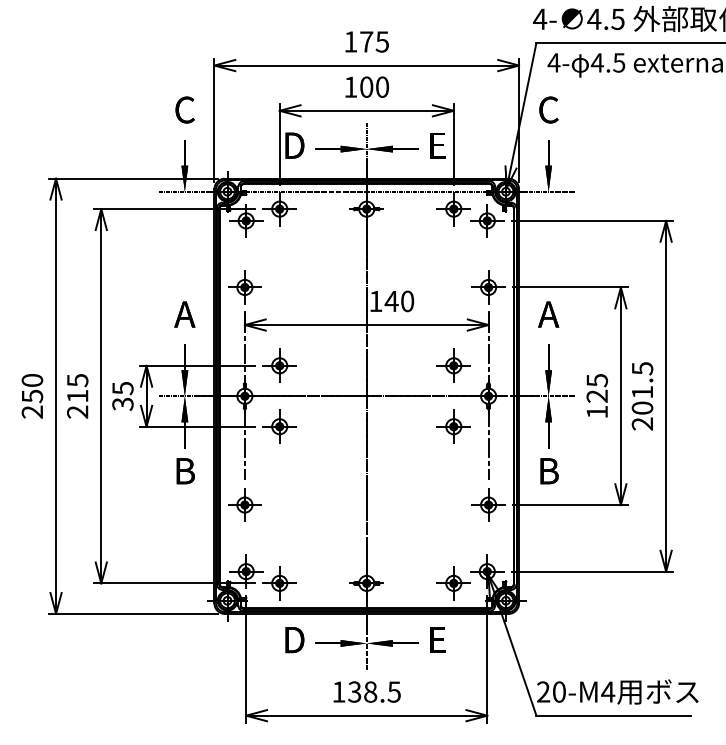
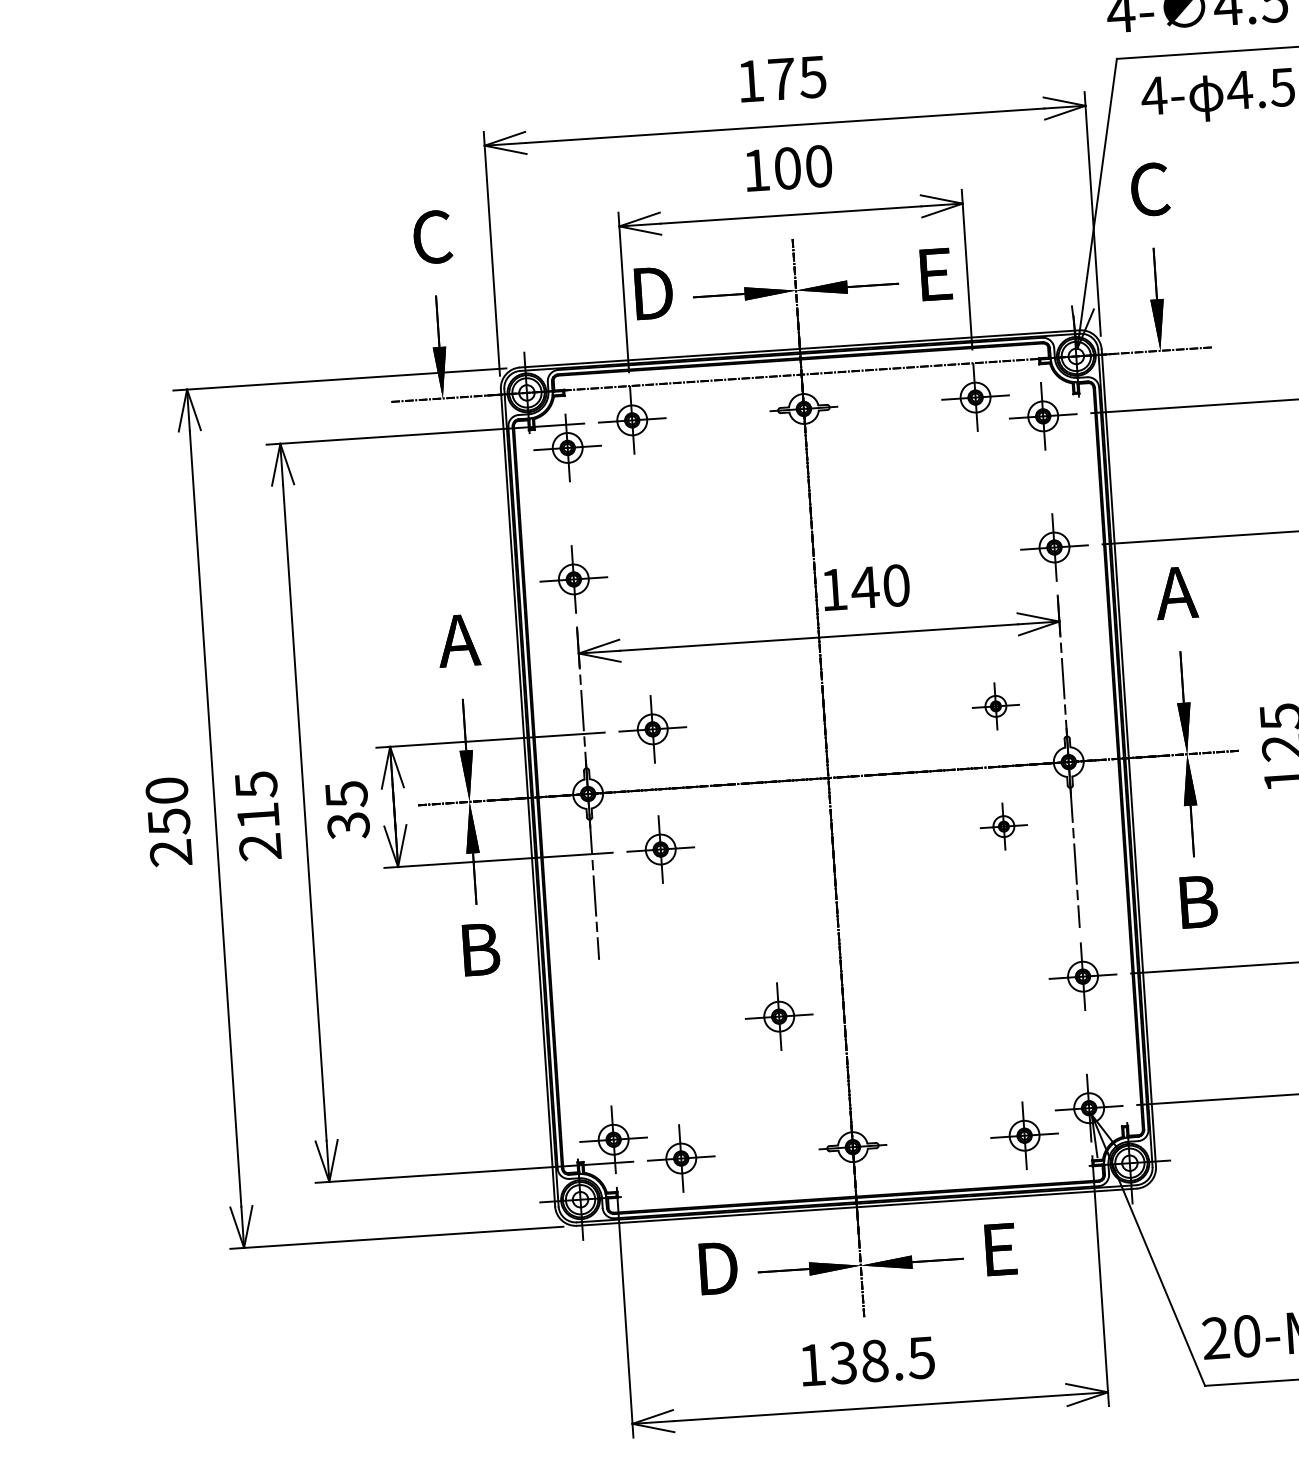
part: (453, 365) -> (995, 705), size x0.7
part: (453, 426) -> (1003, 826), size x0.7
part: (244, 504) -> (778, 1015), moved

